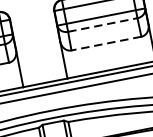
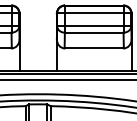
line: (103, 24) -> (94, 32), dashed -> solid
line: (106, 43) -> (94, 48), dashed -> solid

